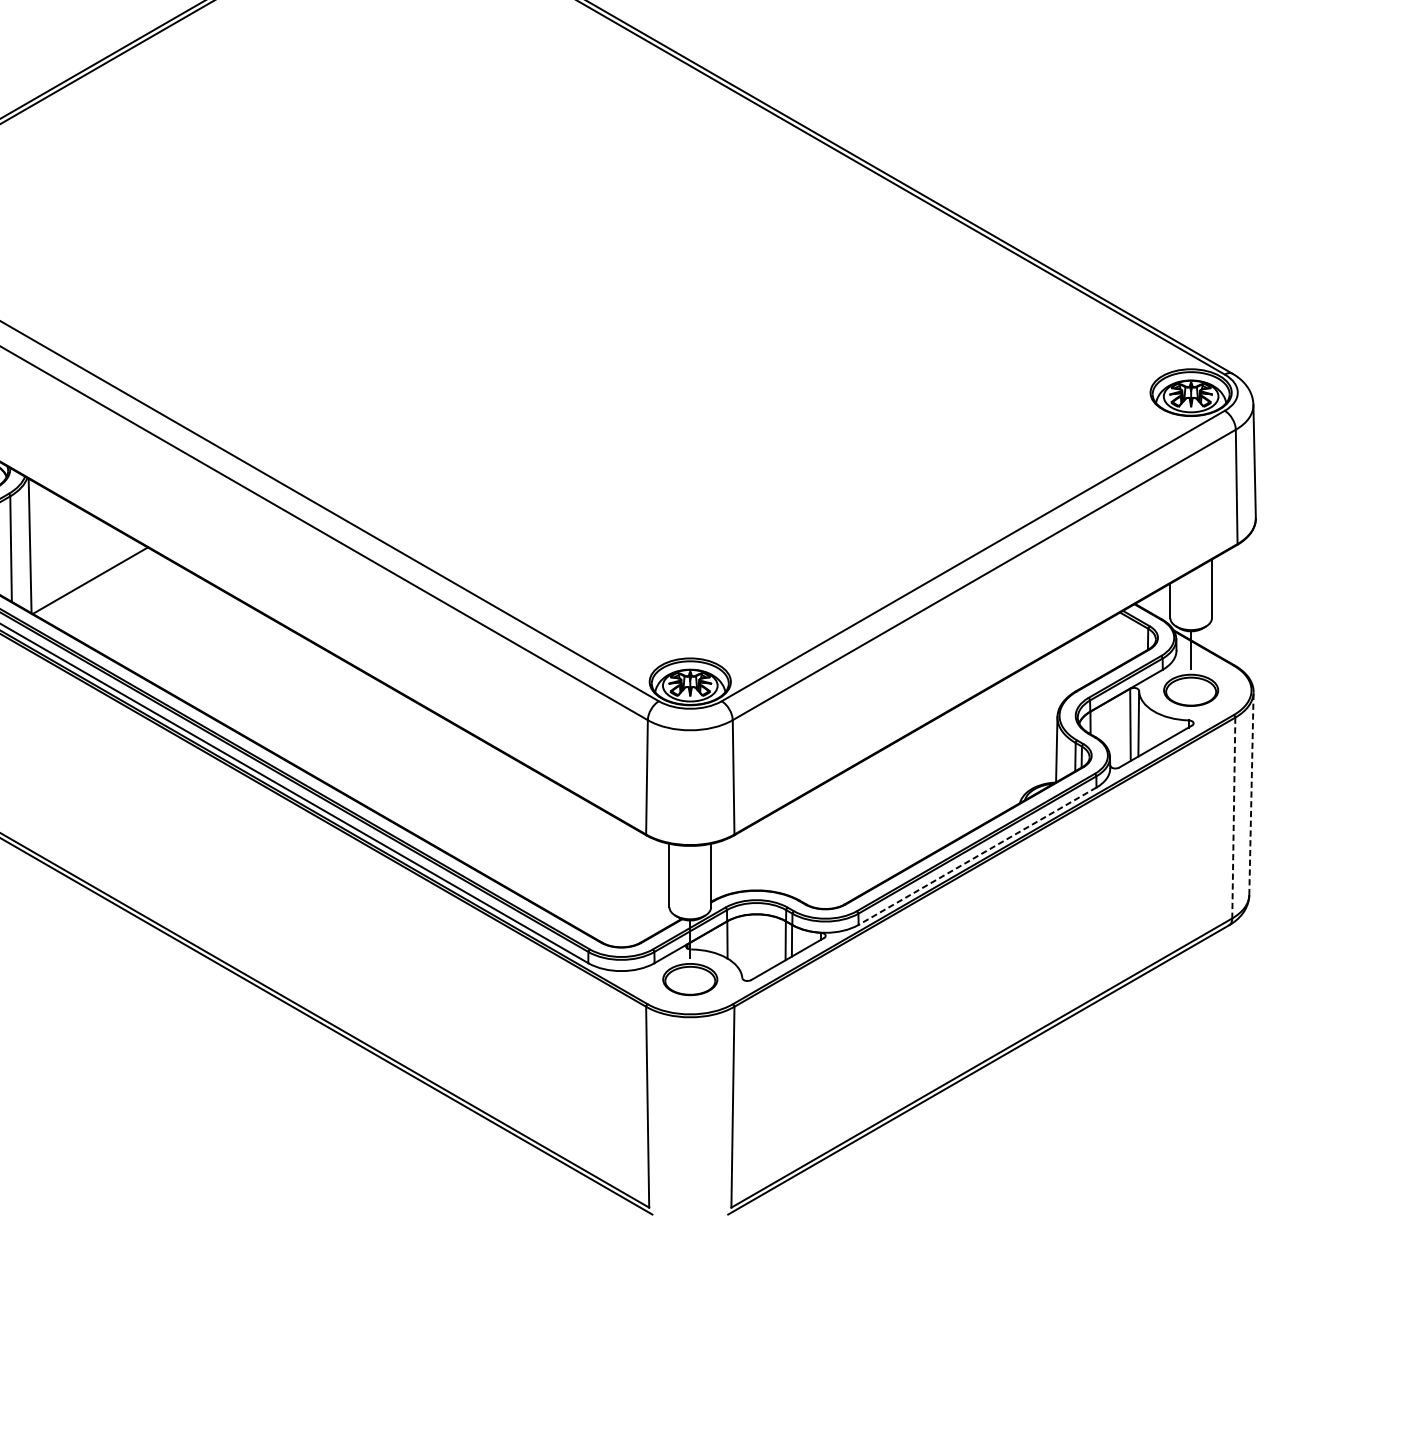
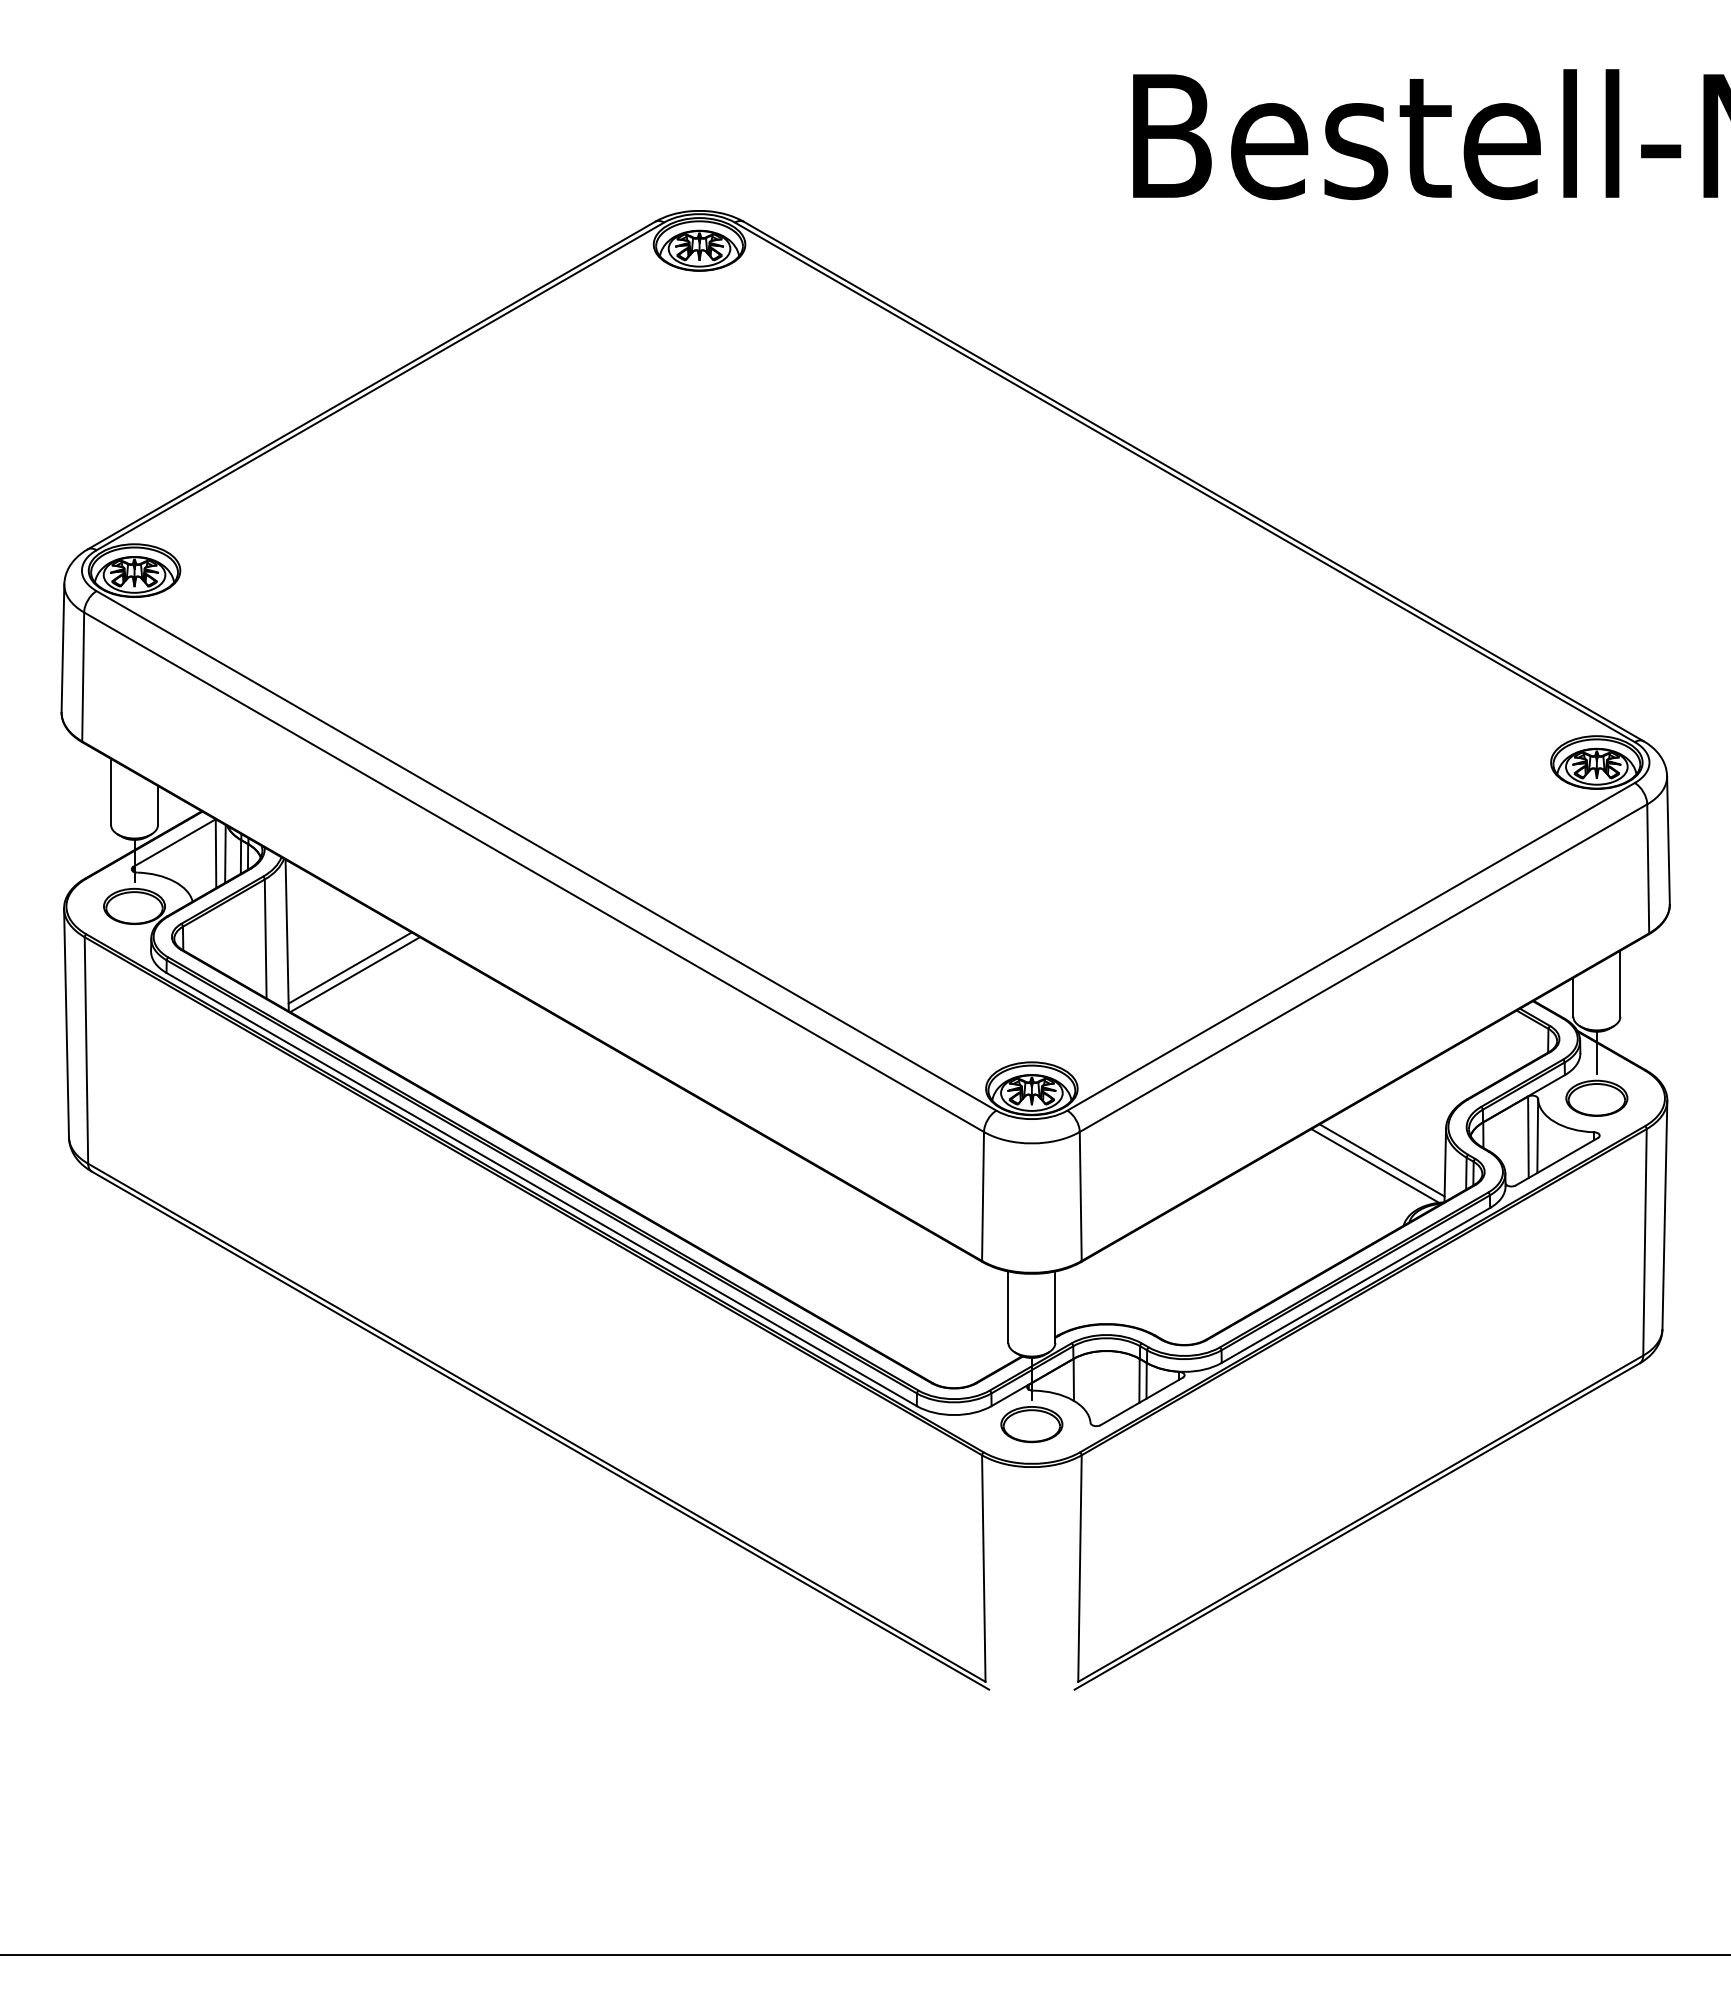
line: (85, 574) -> (349, 967), added
line: (1000, 745) -> (1381, 1160), added
line: (994, 749) -> (1375, 1165), added
line: (1251, 793) -> (1664, 1214), dashed -> solid
line: (1233, 818) -> (1644, 1242), dashed -> solid
line: (977, 856) -> (1355, 1285), dashed -> solid

